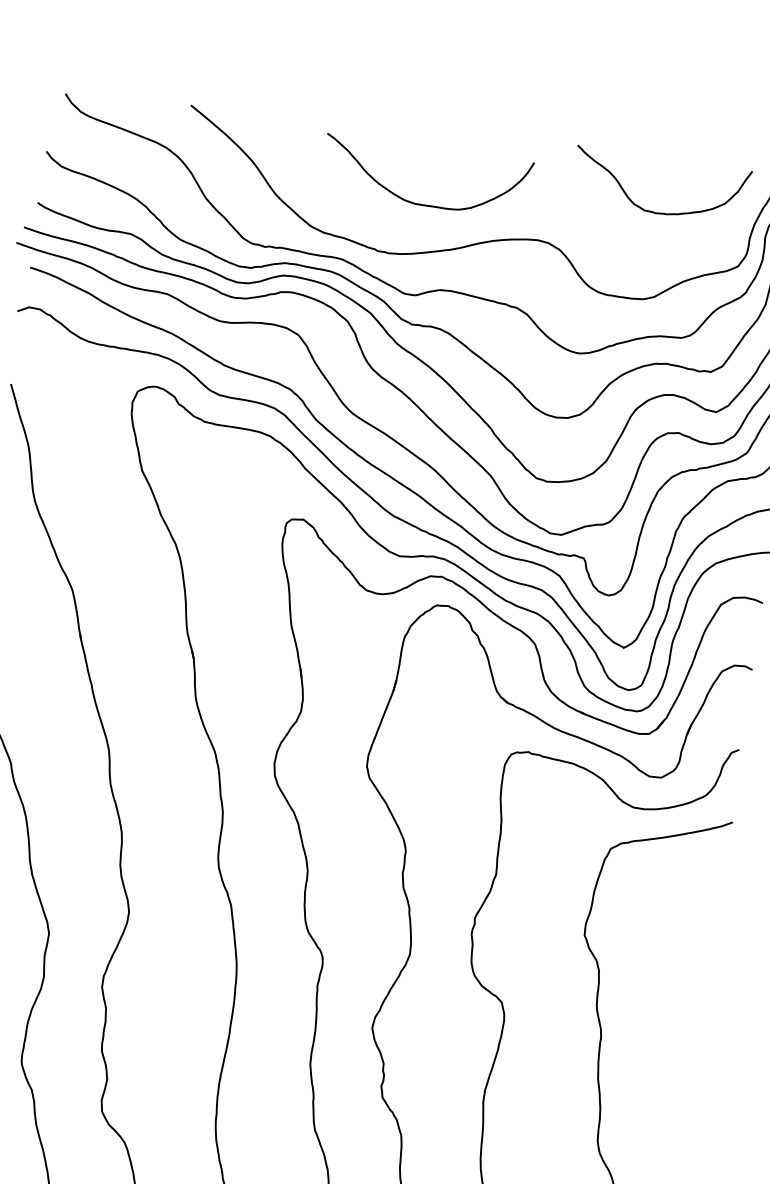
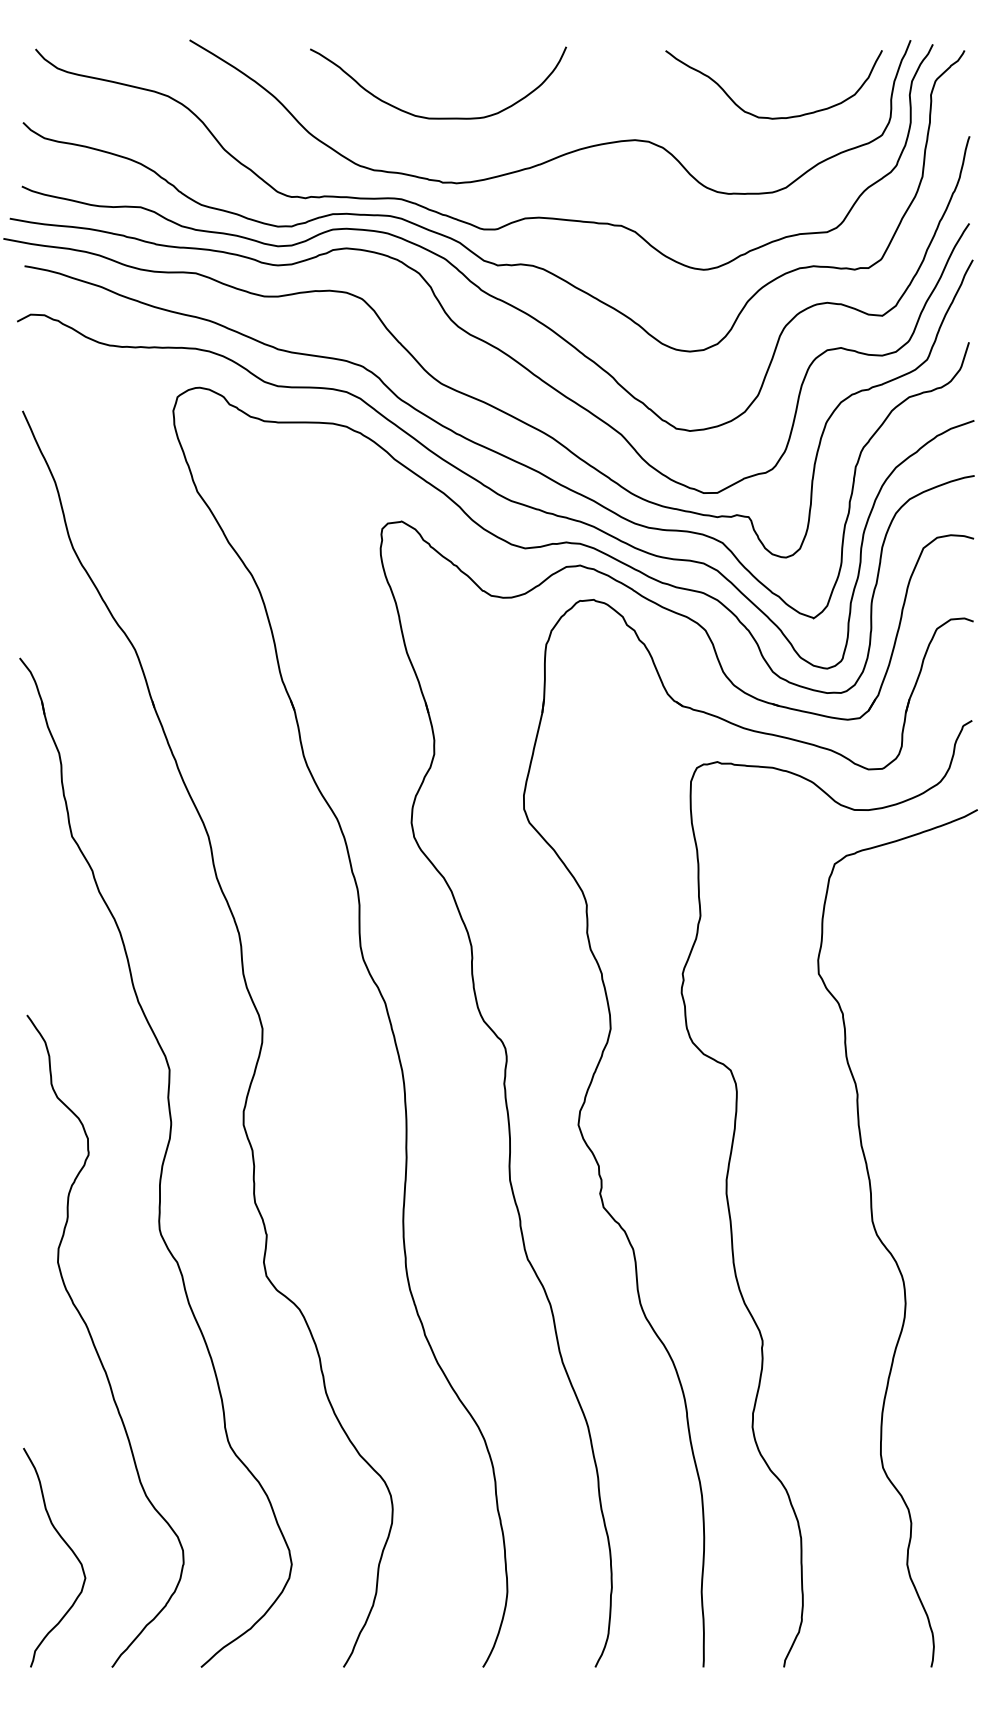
curve: (422, 204) -> (438, 117), moved
curve: (656, 212) -> (773, 117), moved

